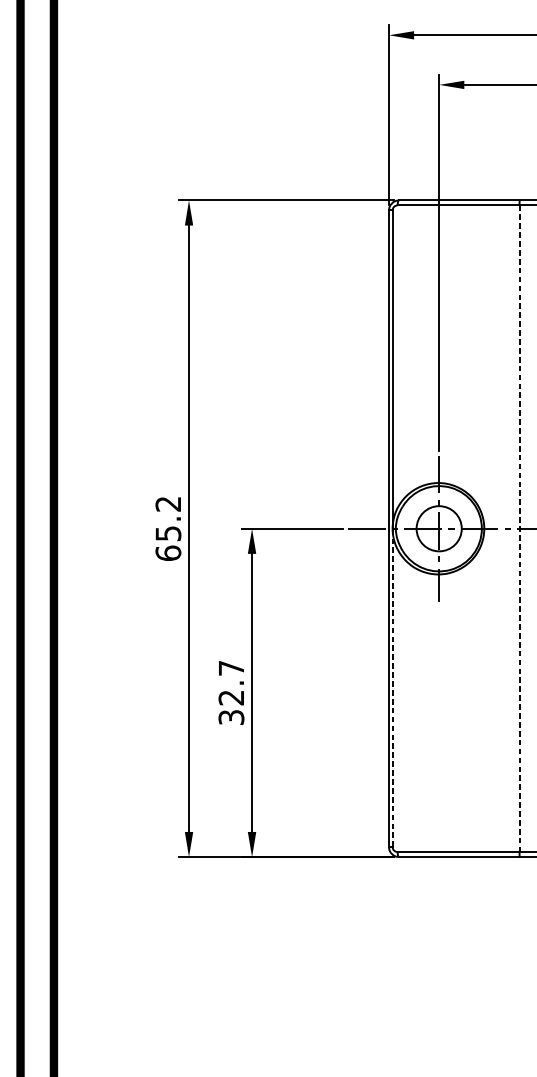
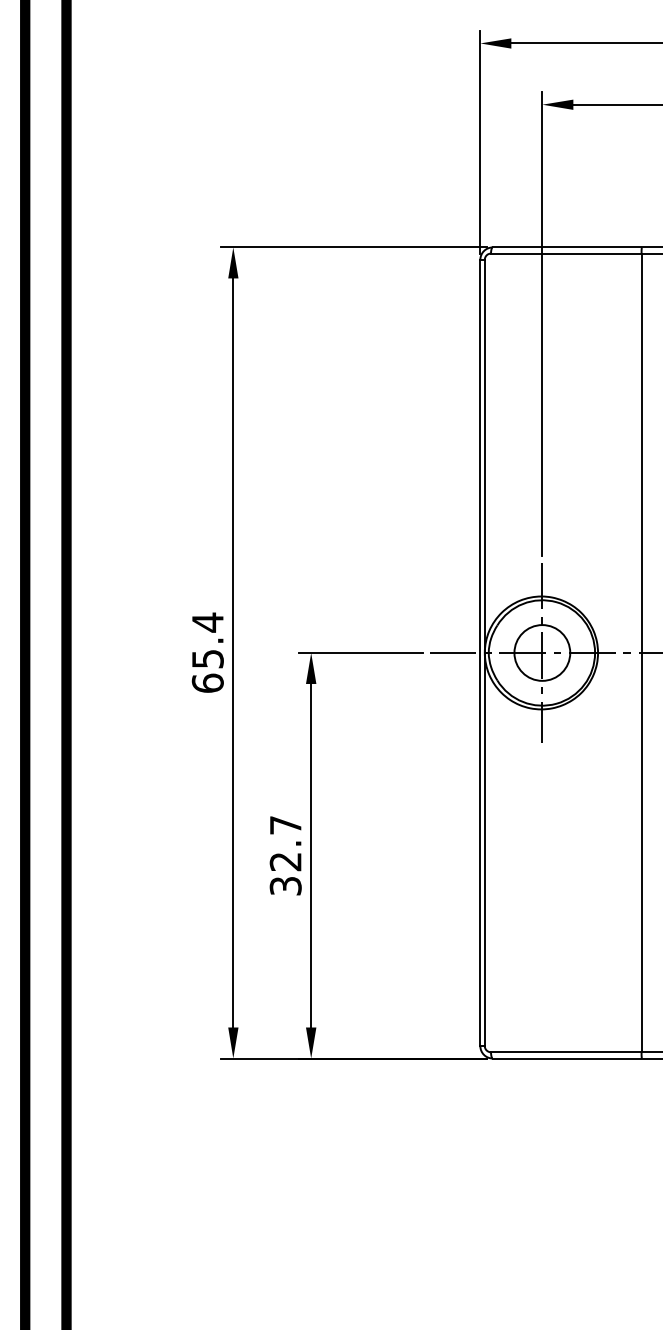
text: (168, 504) -> (207, 622), 65.2 -> 65.4
line: (519, 529) -> (641, 653), dashed -> solid
line: (392, 687) -> (484, 849), dashed -> solid

